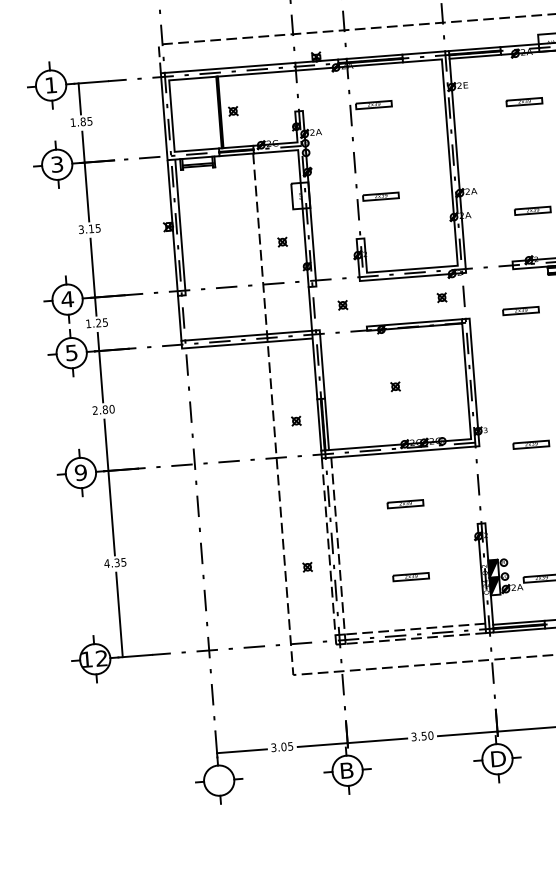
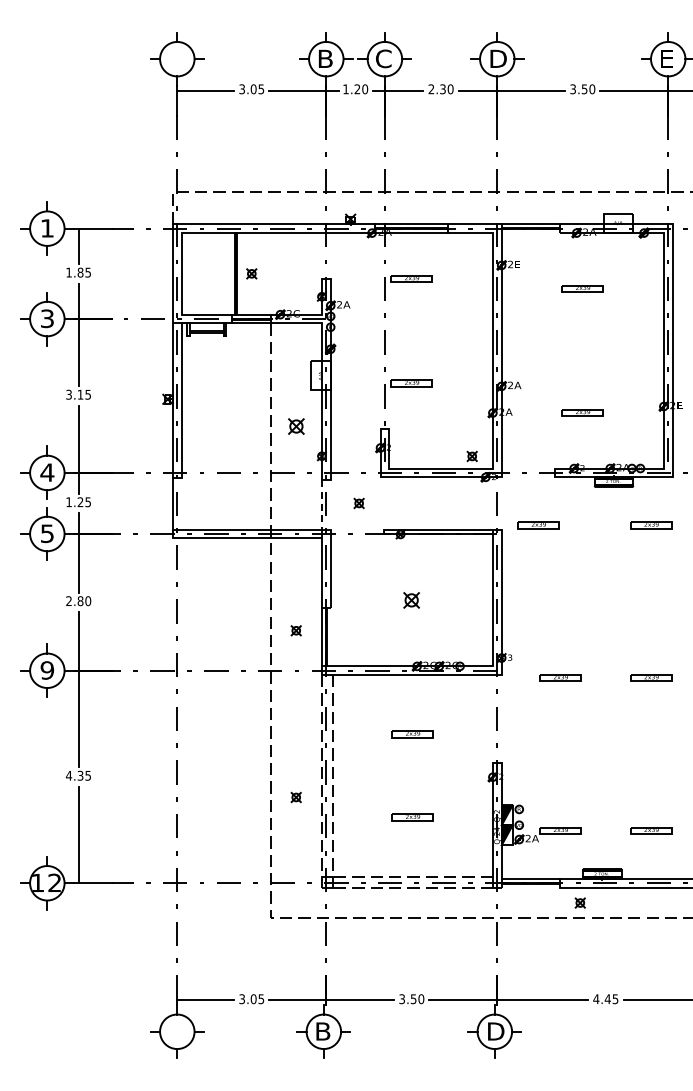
line: (474, 57) -> (530, 233), removed
part: (281, 242) -> (295, 426), size x1.6
part: (441, 297) -> (471, 456), moved
line: (310, 308) -> (321, 504), solid -> dashed
part: (520, 311) -> (538, 525), moved
part: (395, 386) -> (411, 600), size x1.6
line: (326, 423) -> (330, 636), removed
line: (519, 630) -> (530, 887), removed

